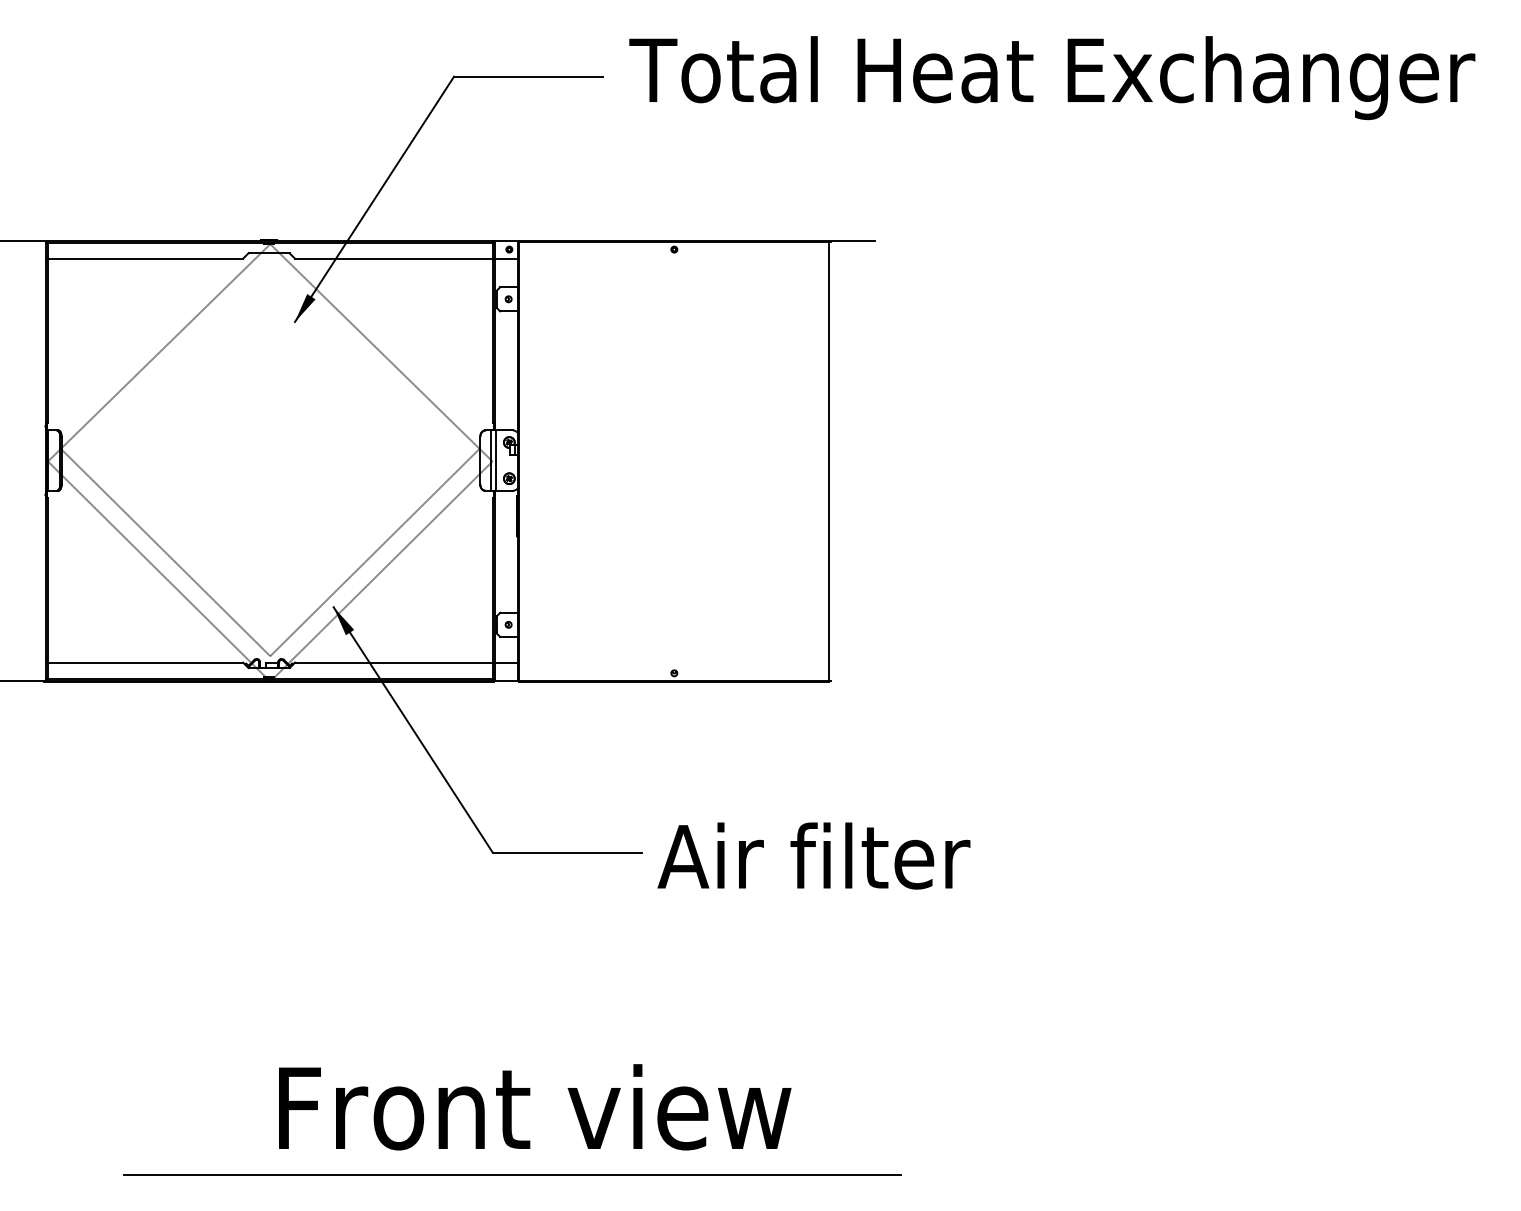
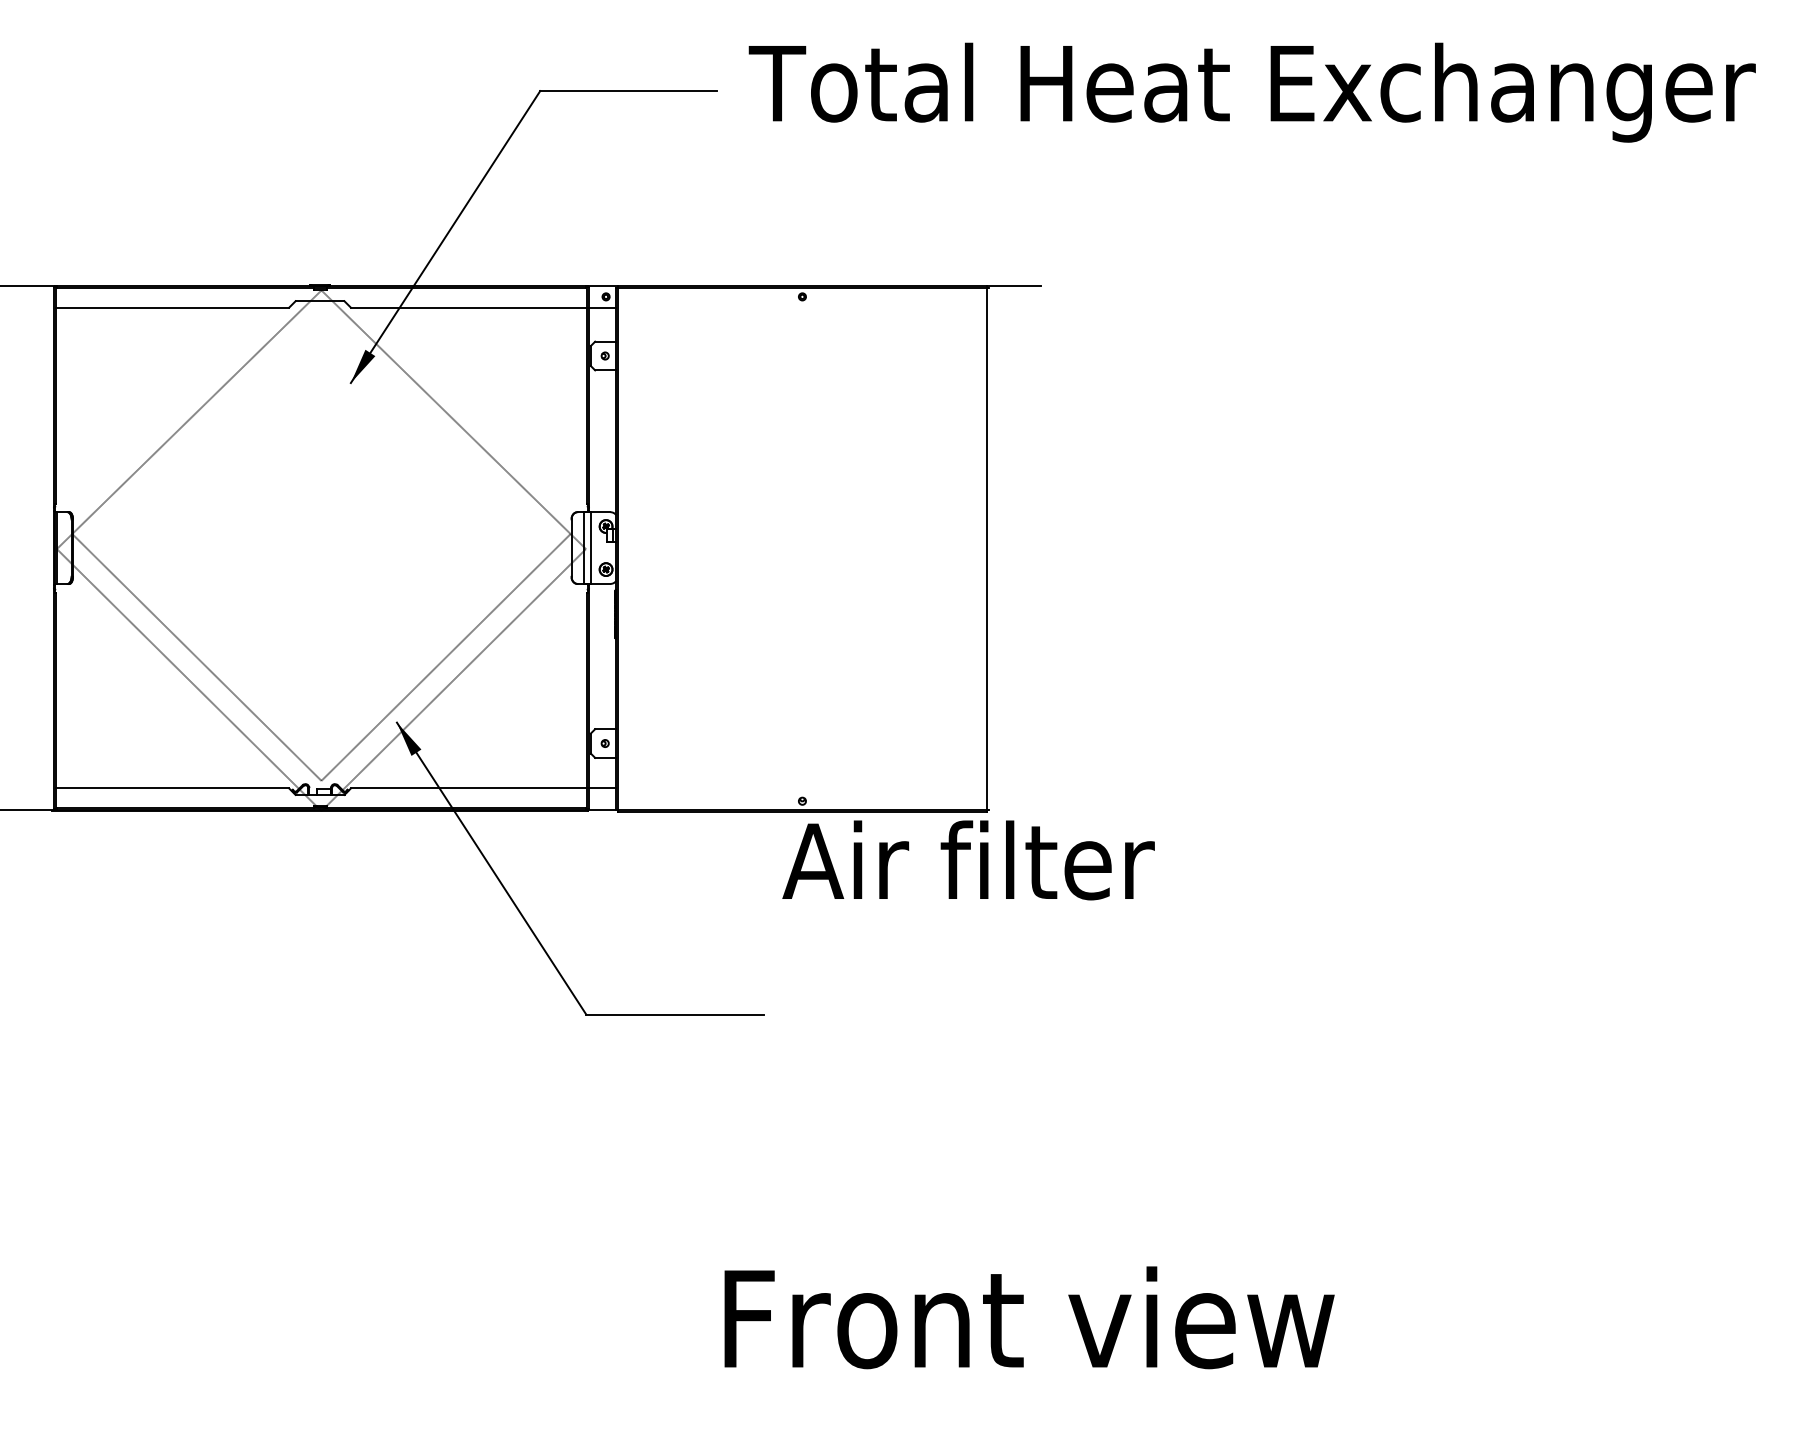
text: (813, 855) -> (968, 859), moved
text: (535, 1107) -> (1029, 1318), moved
line: (511, 1174) -> (608, 1397), removed

